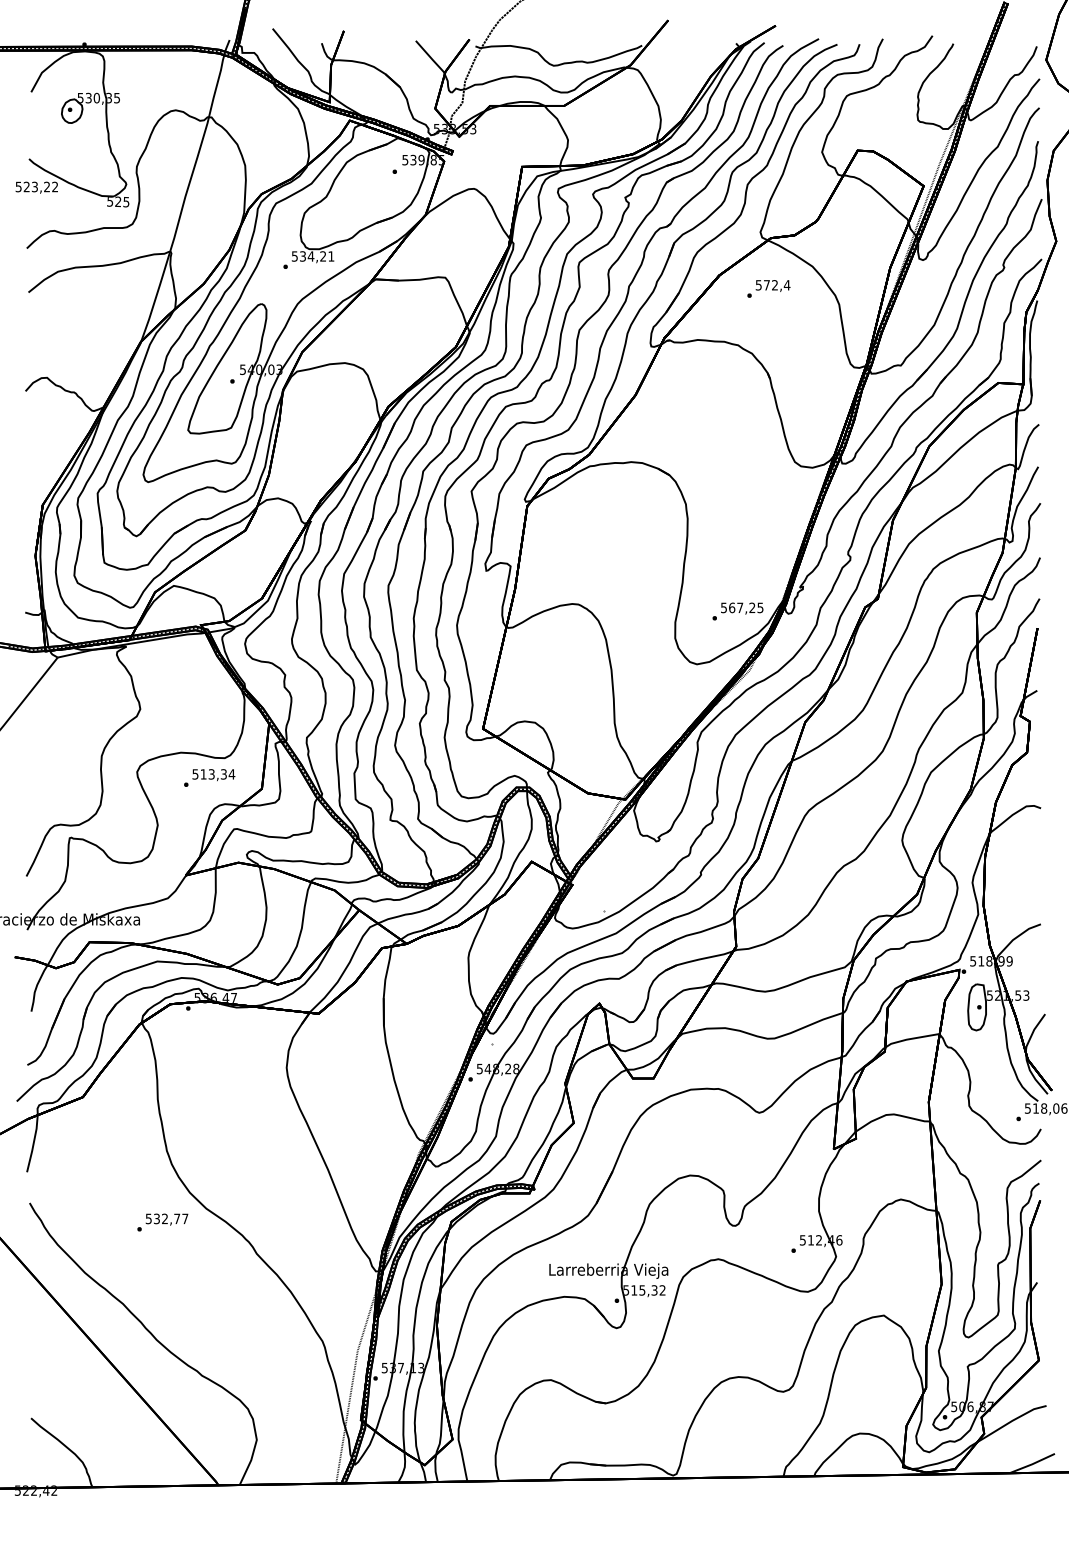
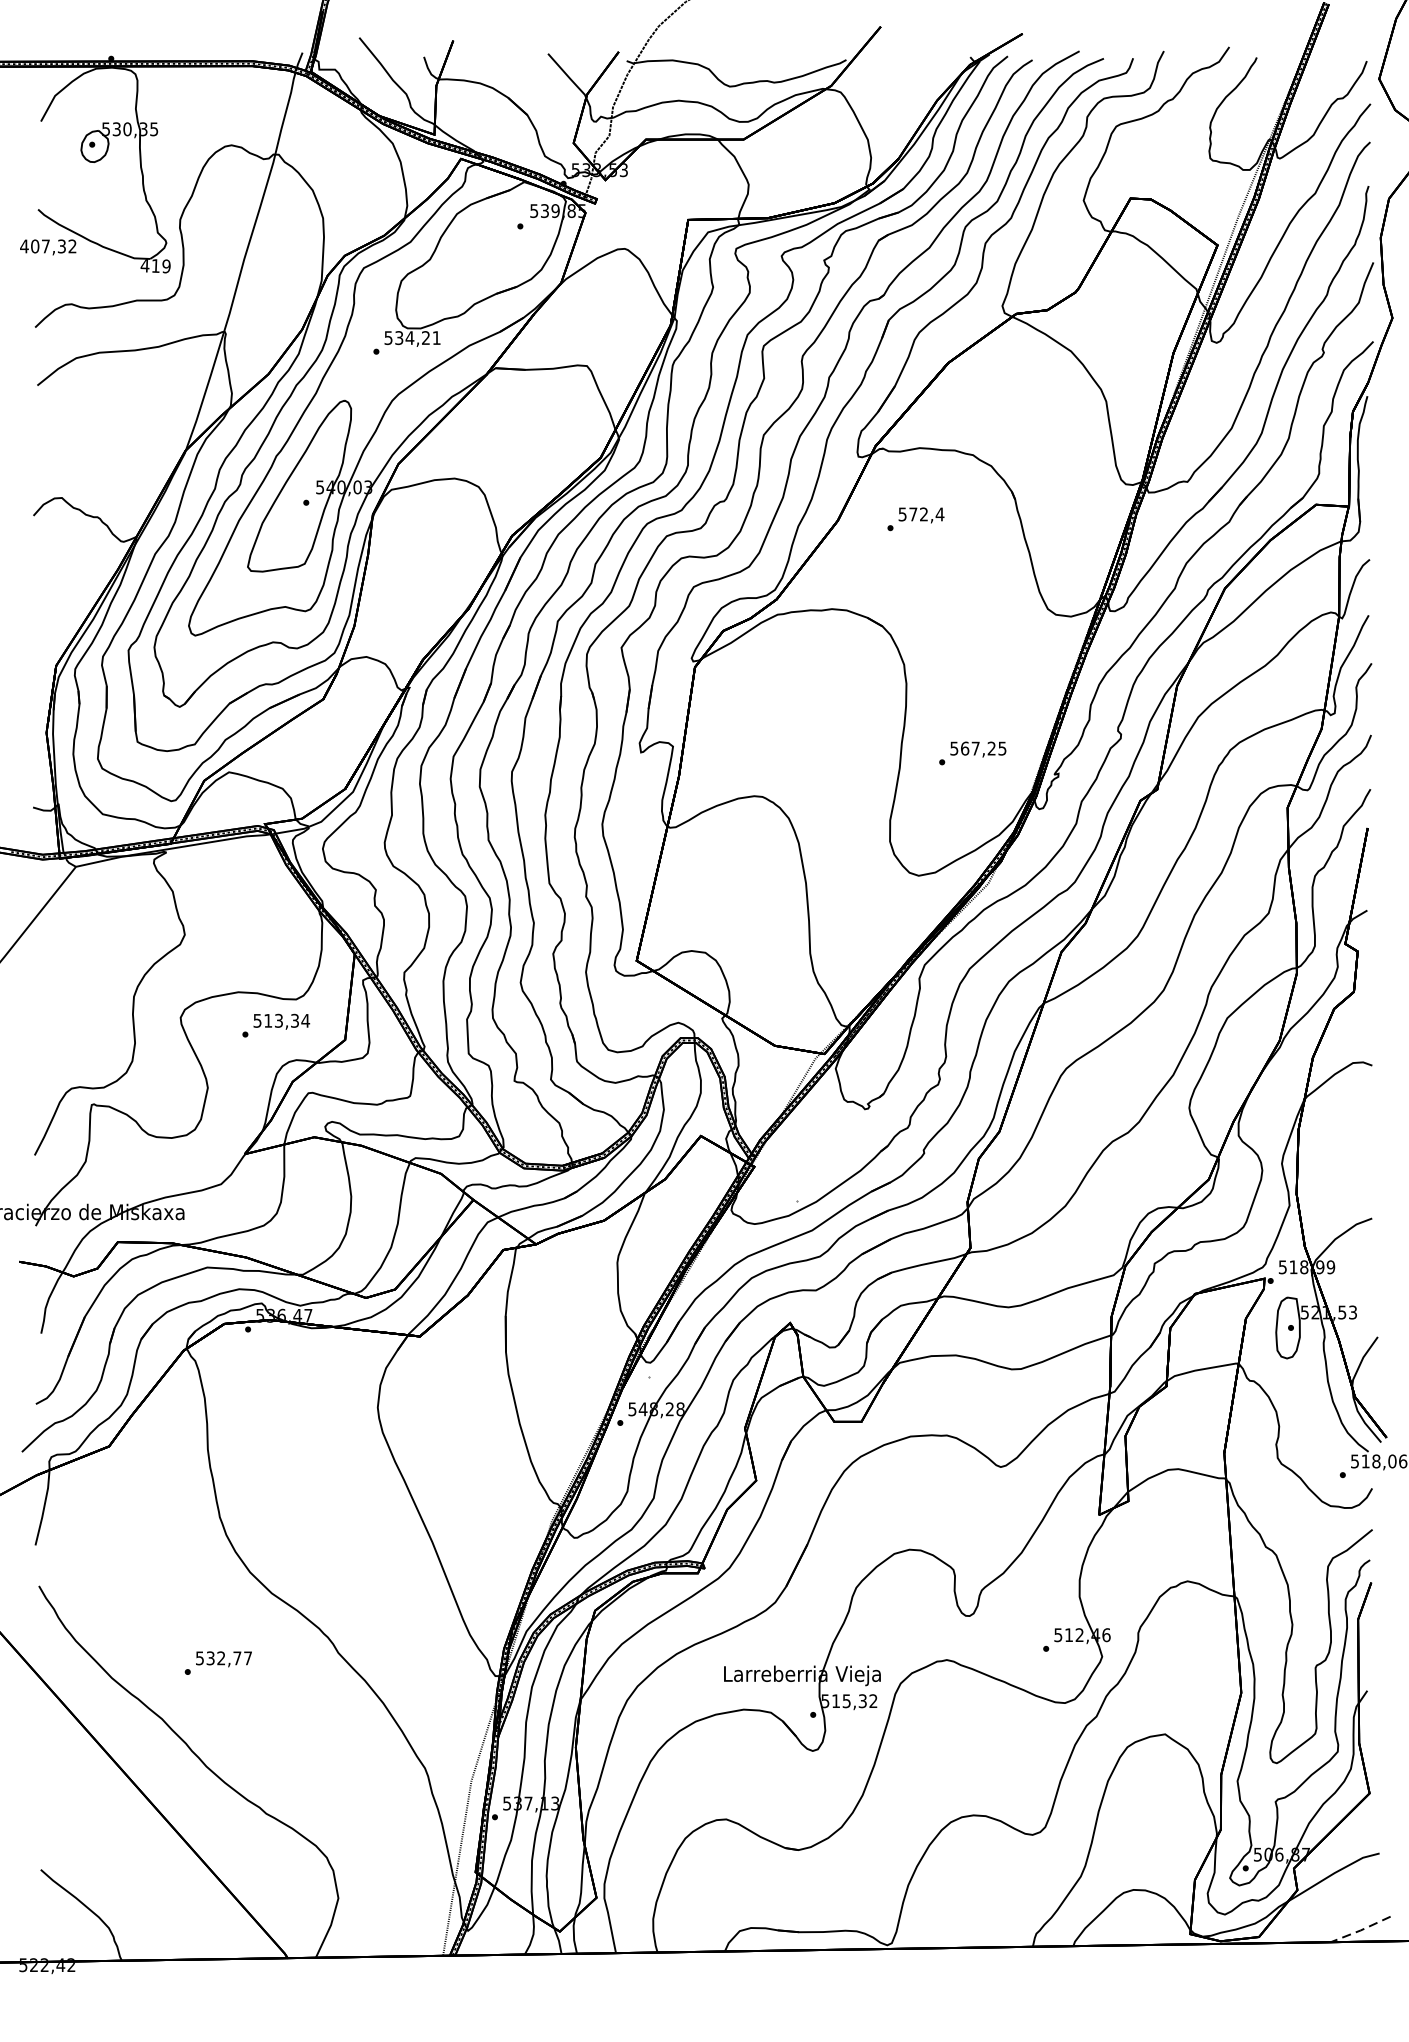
text: (32, 186) -> (42, 245), 523,22 -> 407,32
text: (117, 201) -> (154, 265), 525 -> 419
text: (768, 288) -> (915, 518), moved
text: (737, 611) -> (972, 753), moved
text: (162, 1222) -> (218, 1663), moved
line: (1032, 1464) -> (1361, 1930), solid -> dashed

